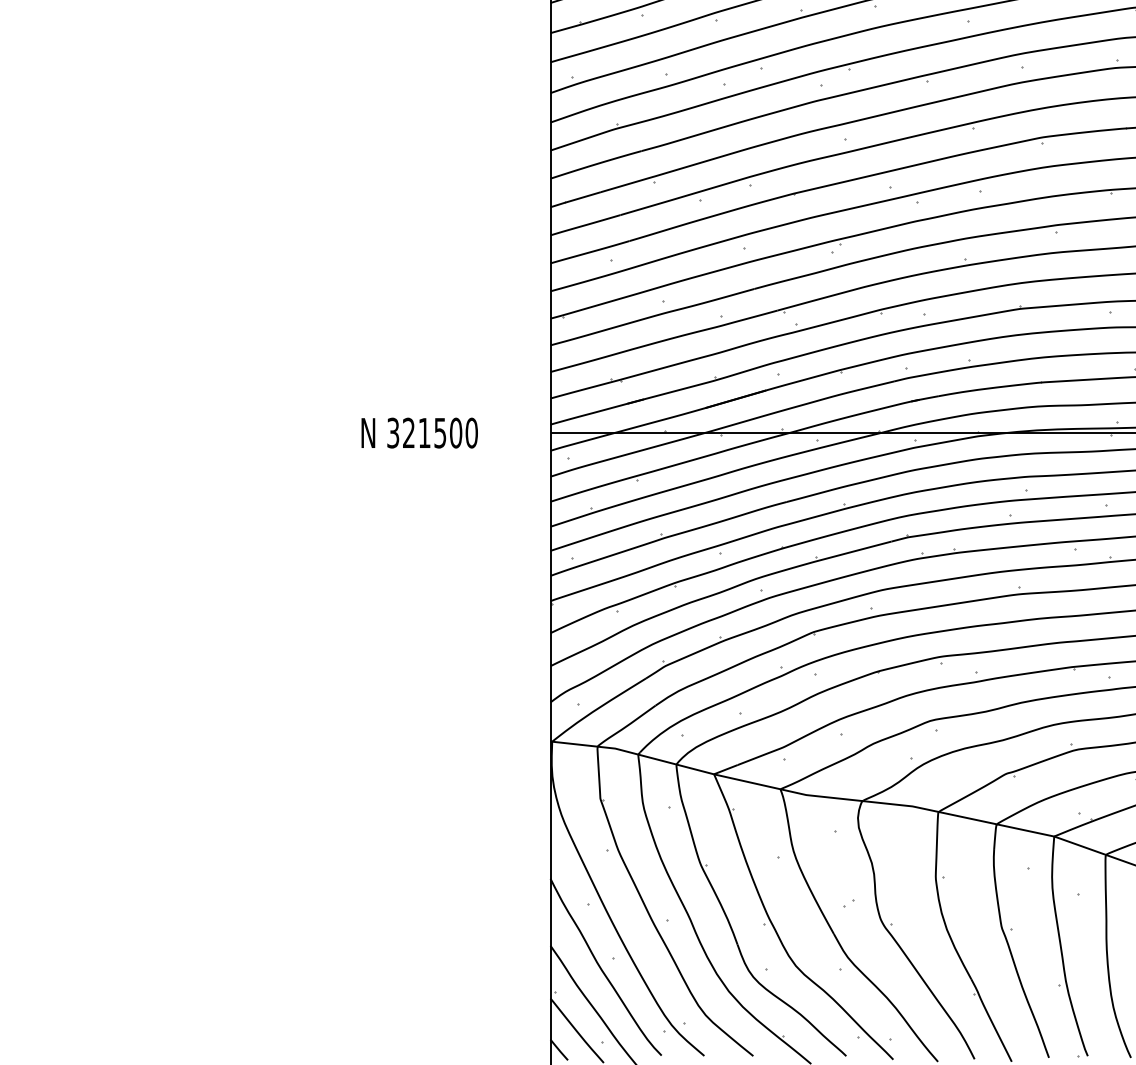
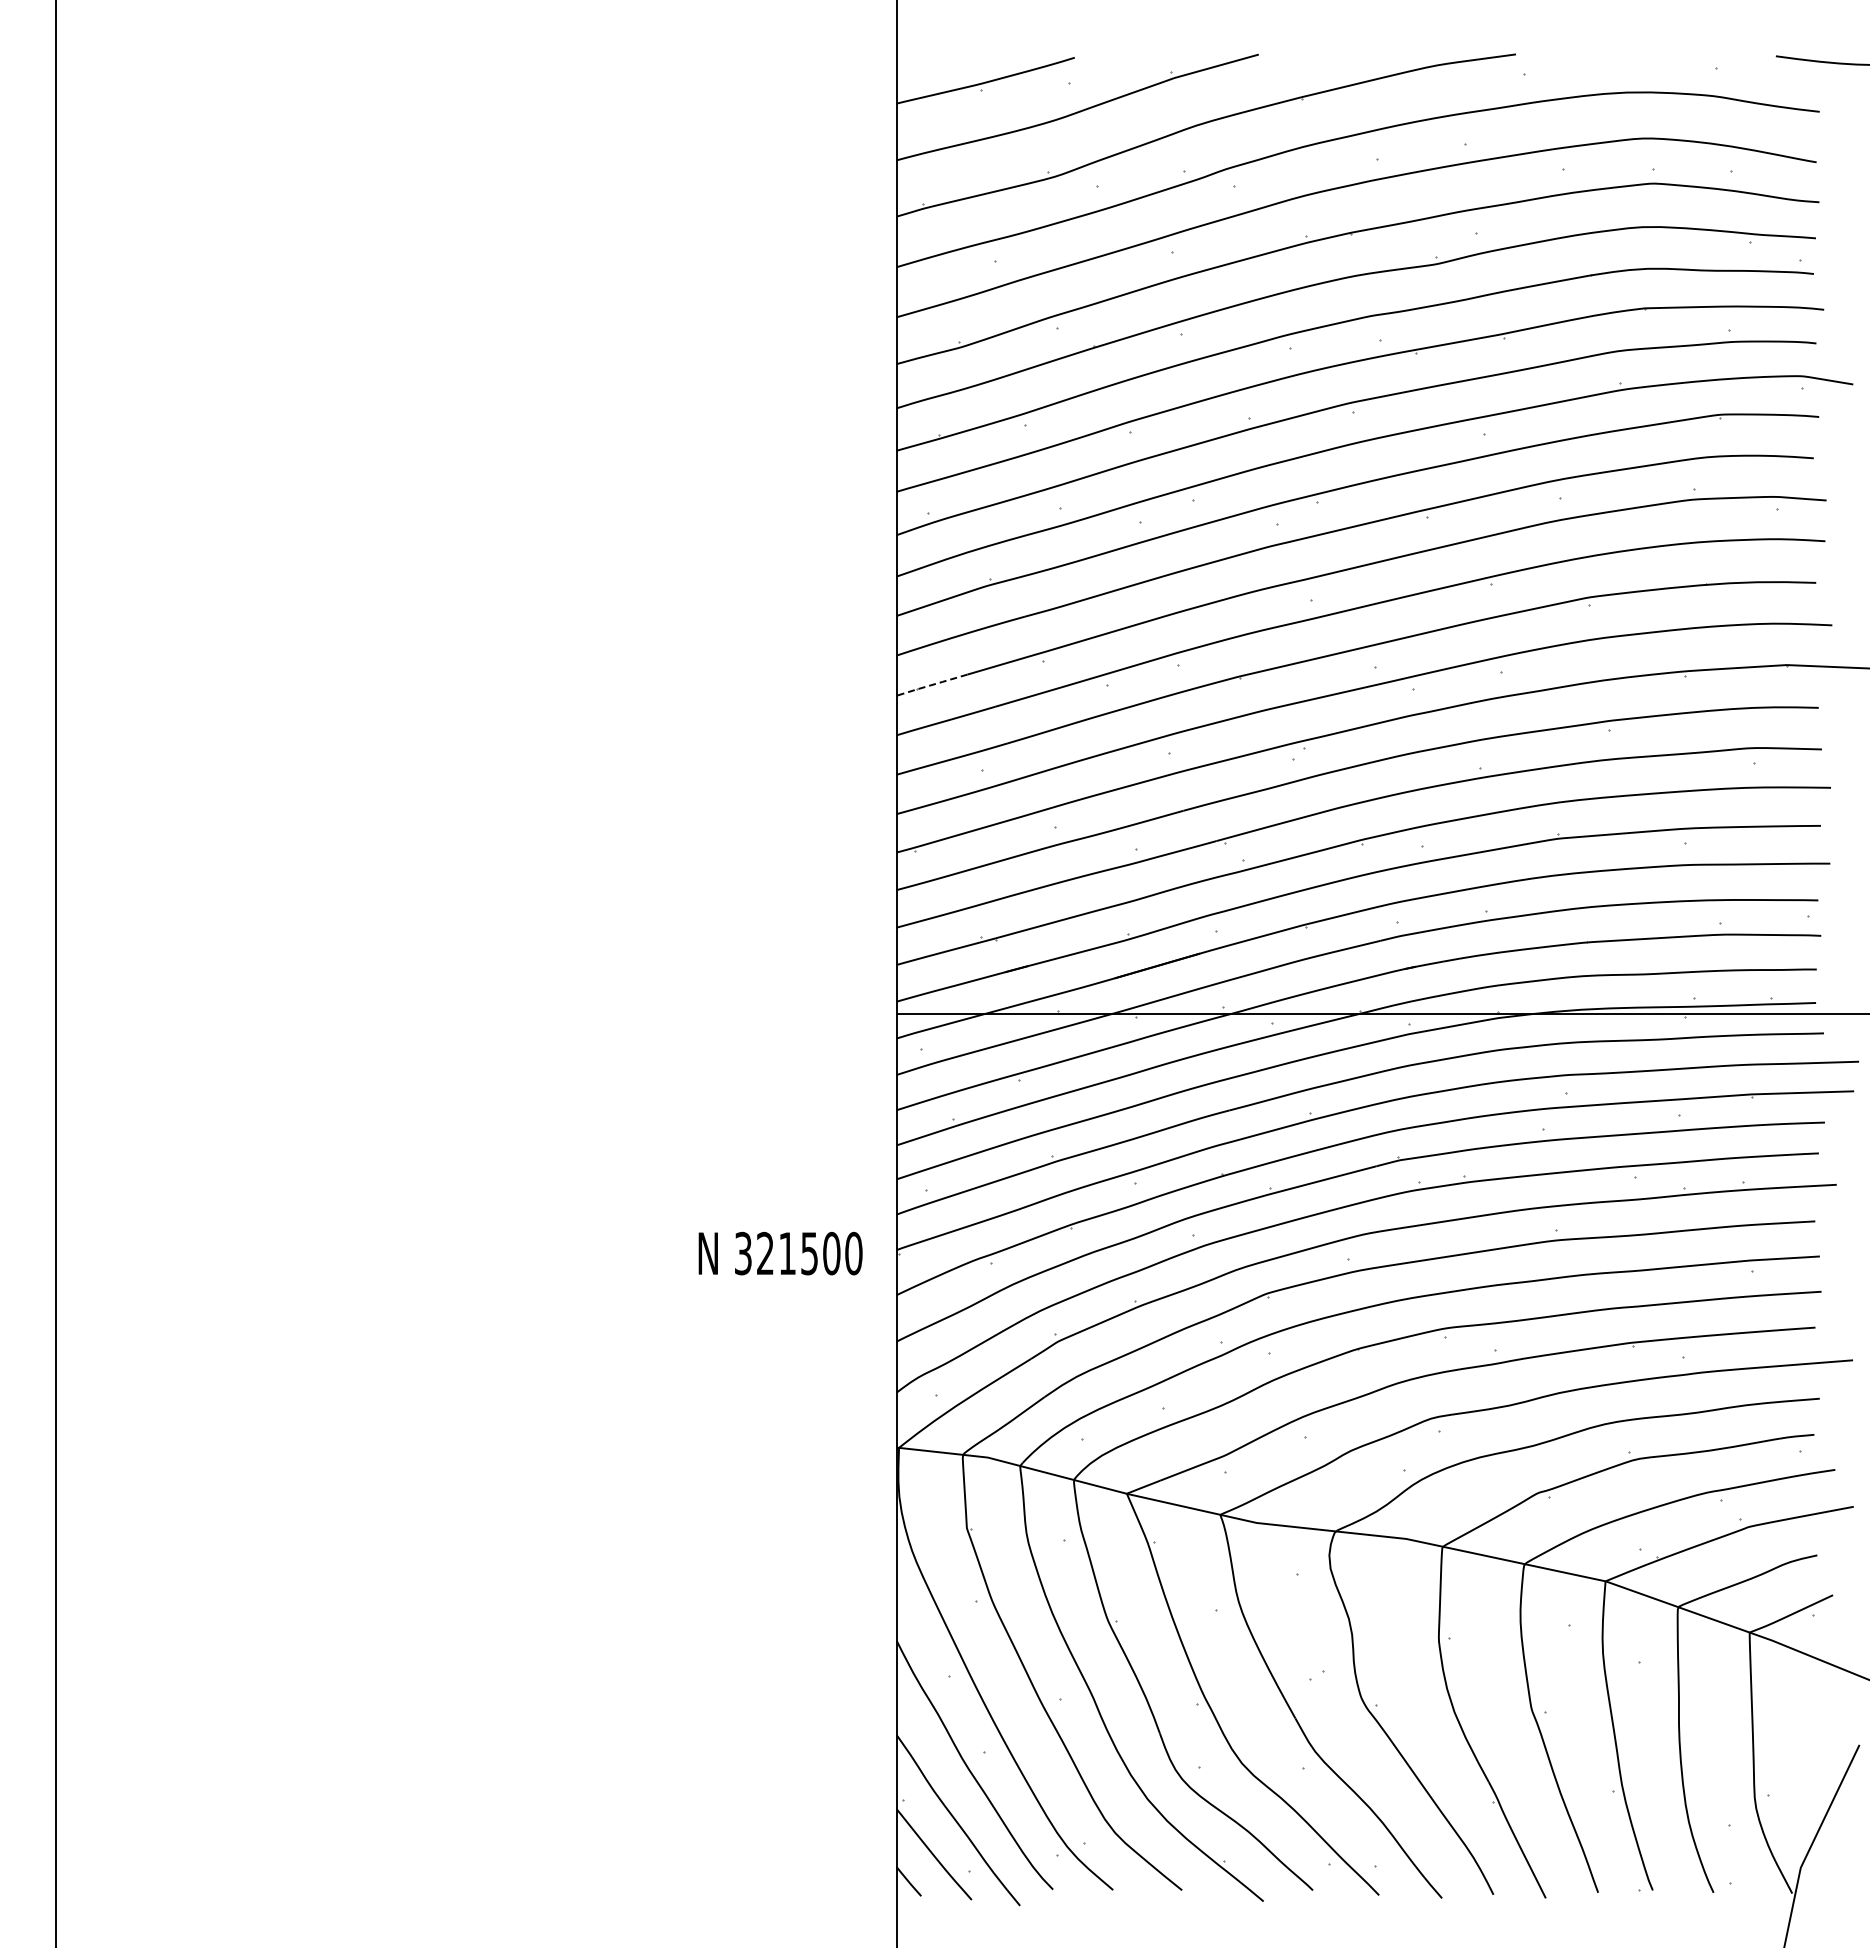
line: (575, 199) -> (931, 685), solid -> dashed
text: (419, 433) -> (780, 1253), moved

